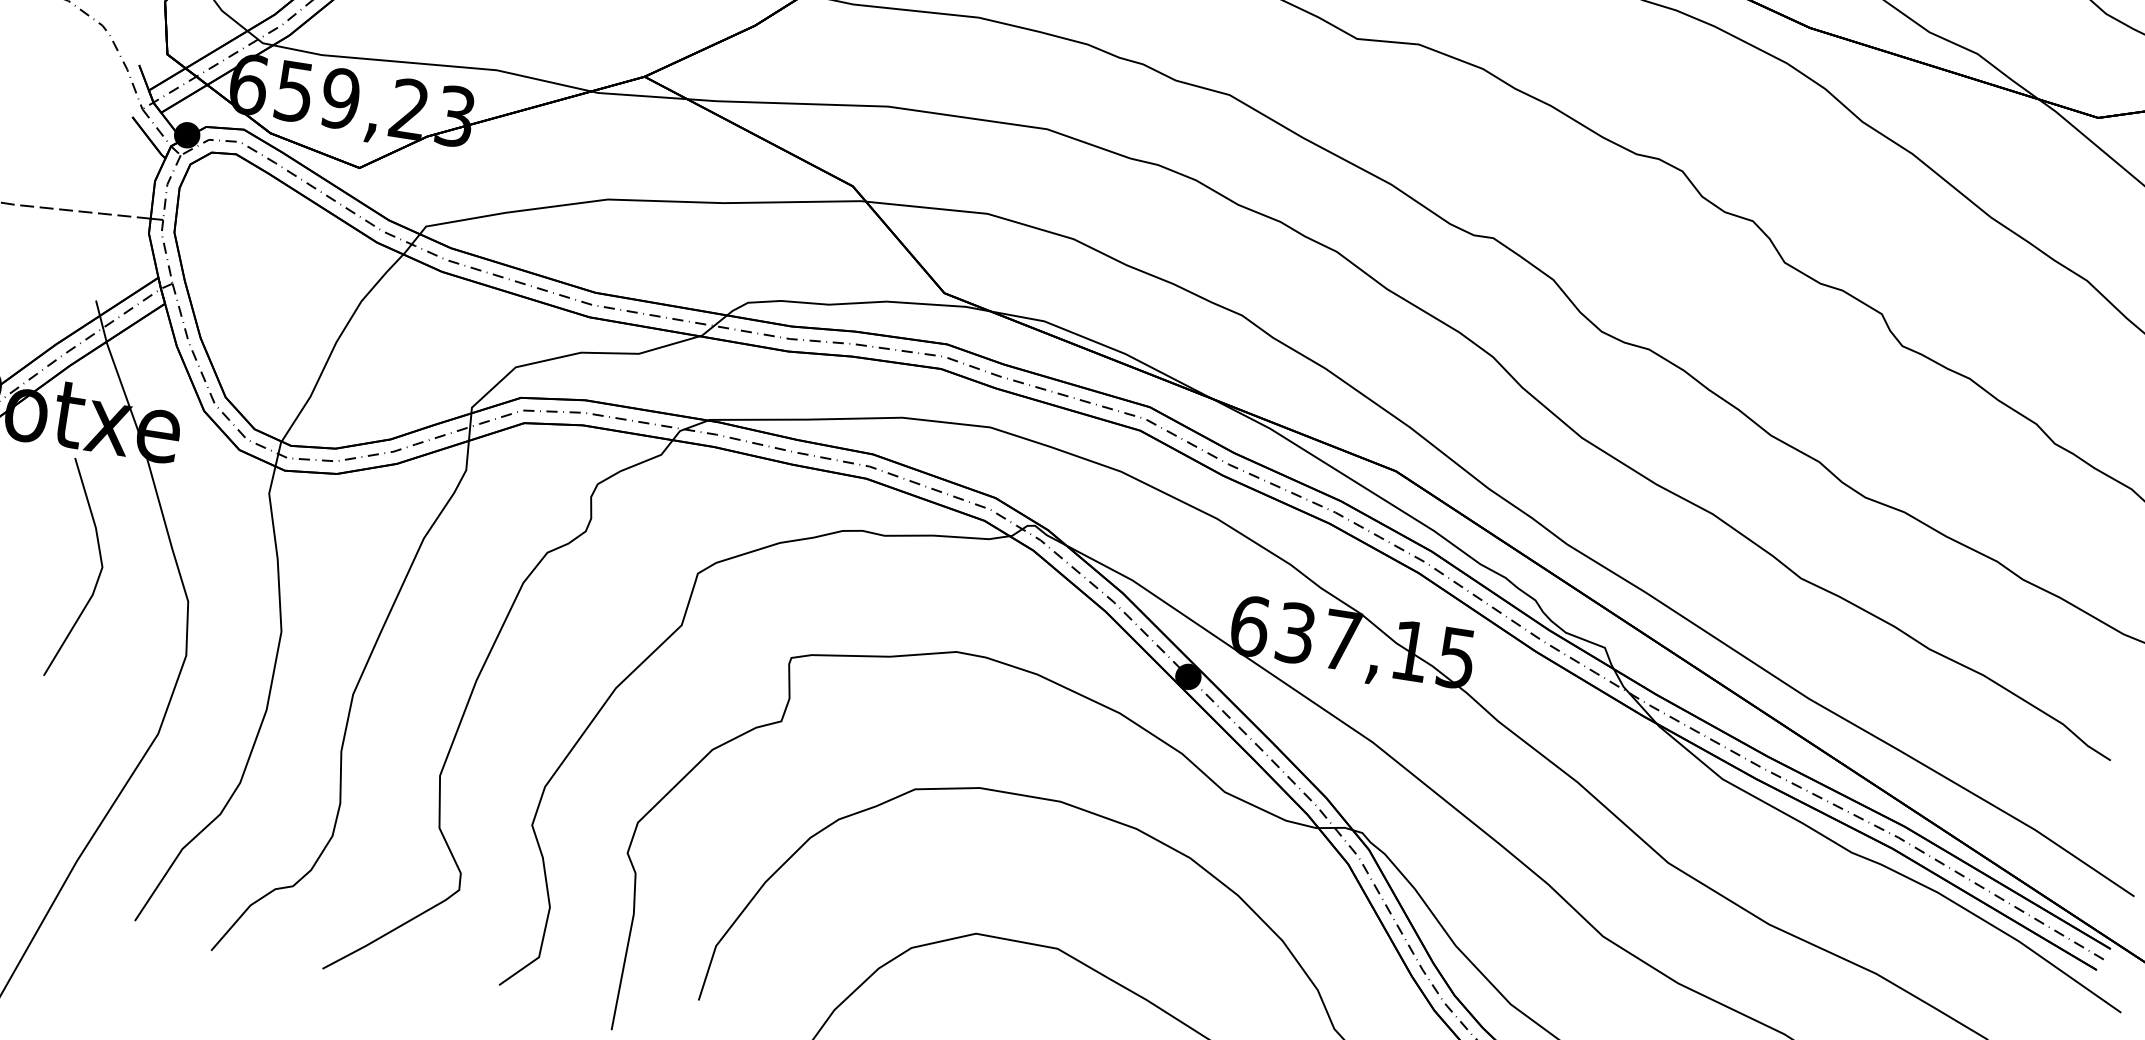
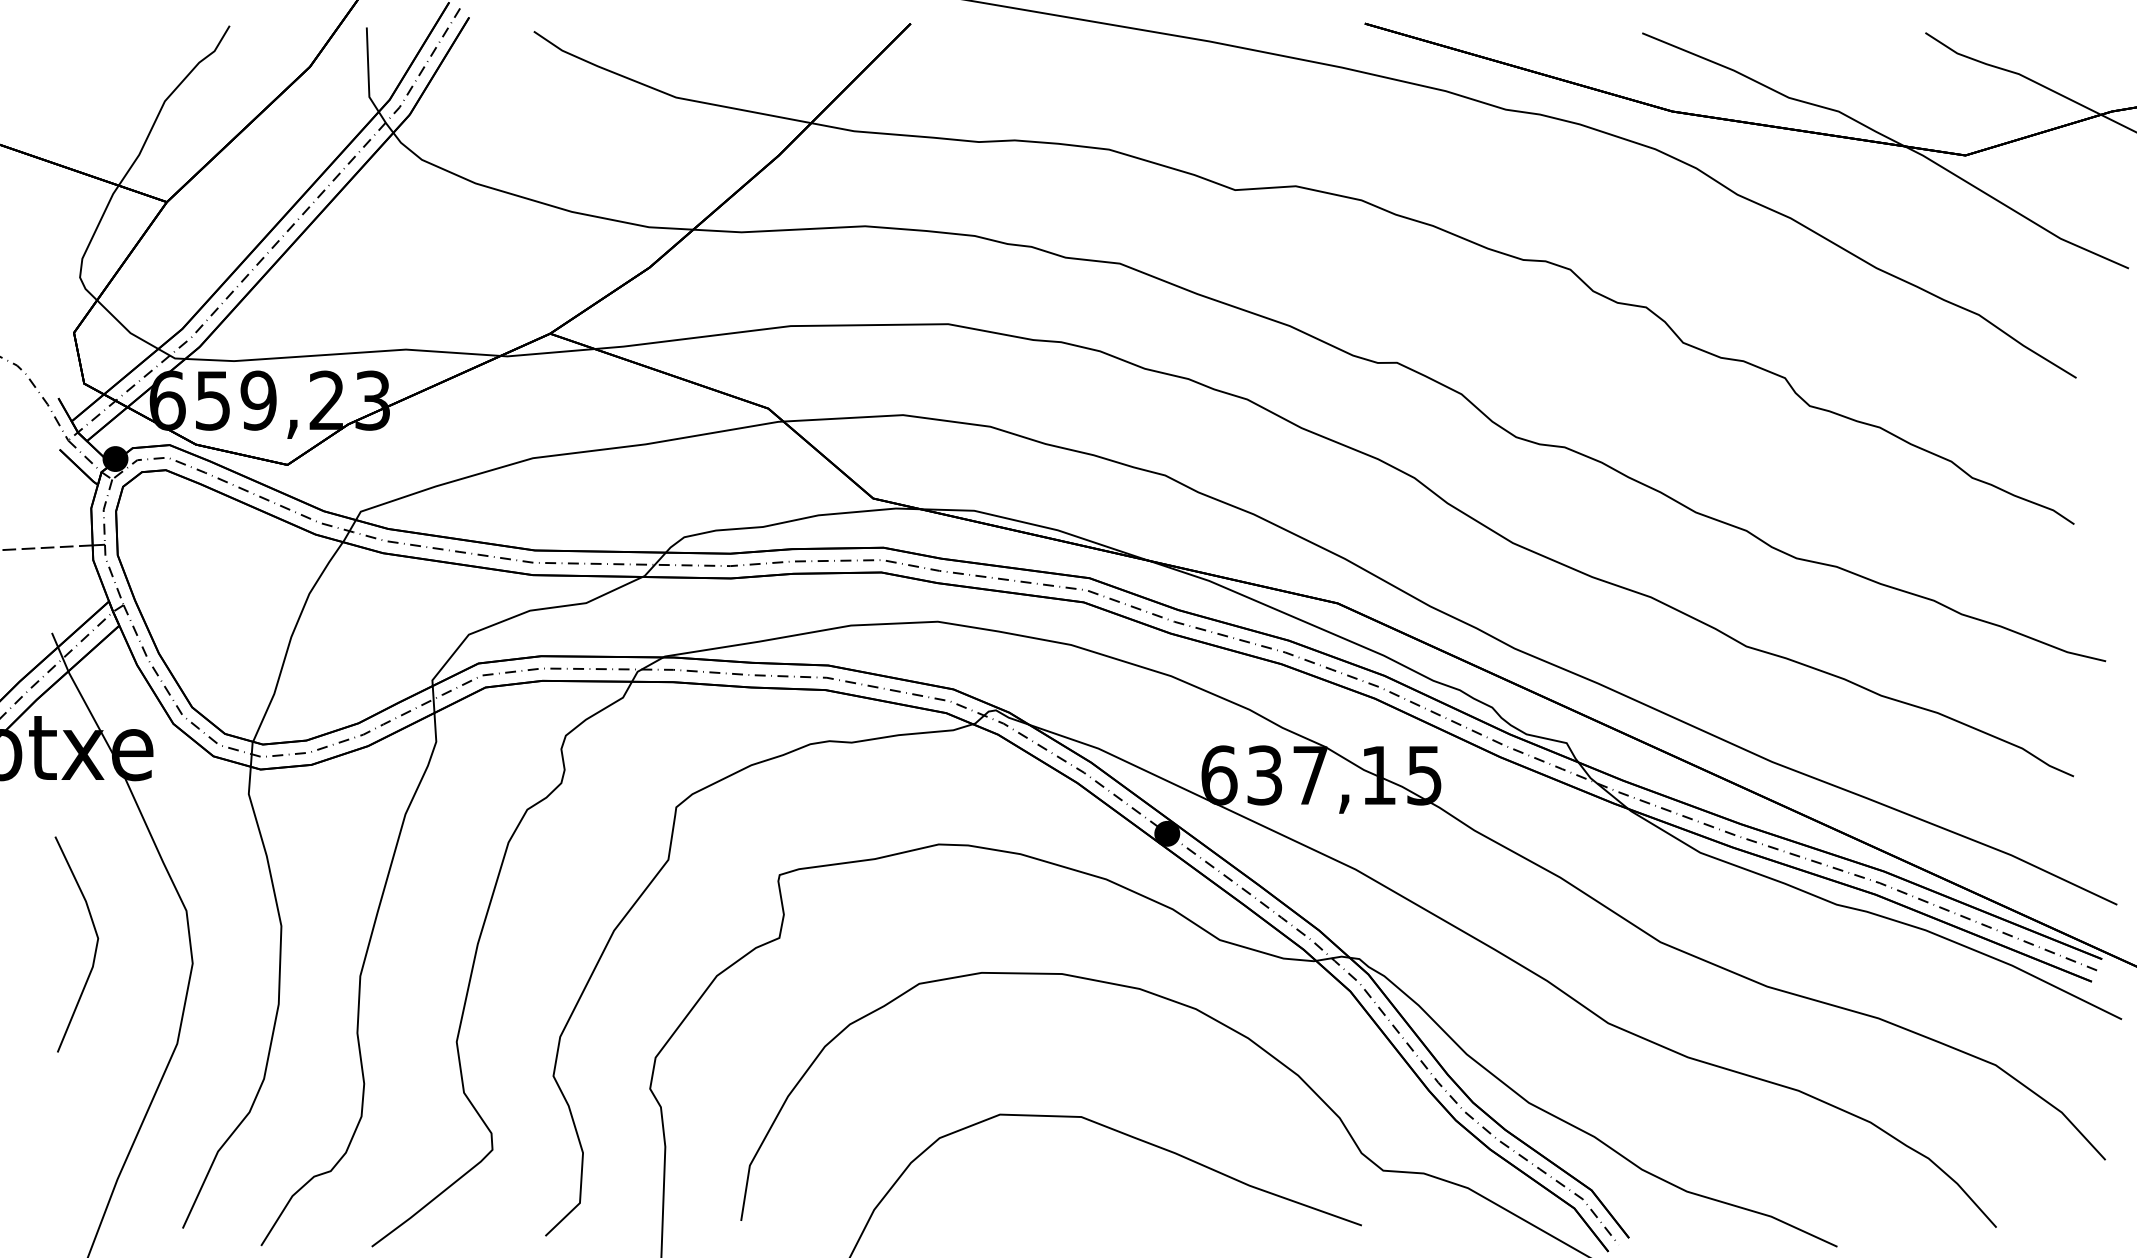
line: (98, 574) -> (95, 946), moved

